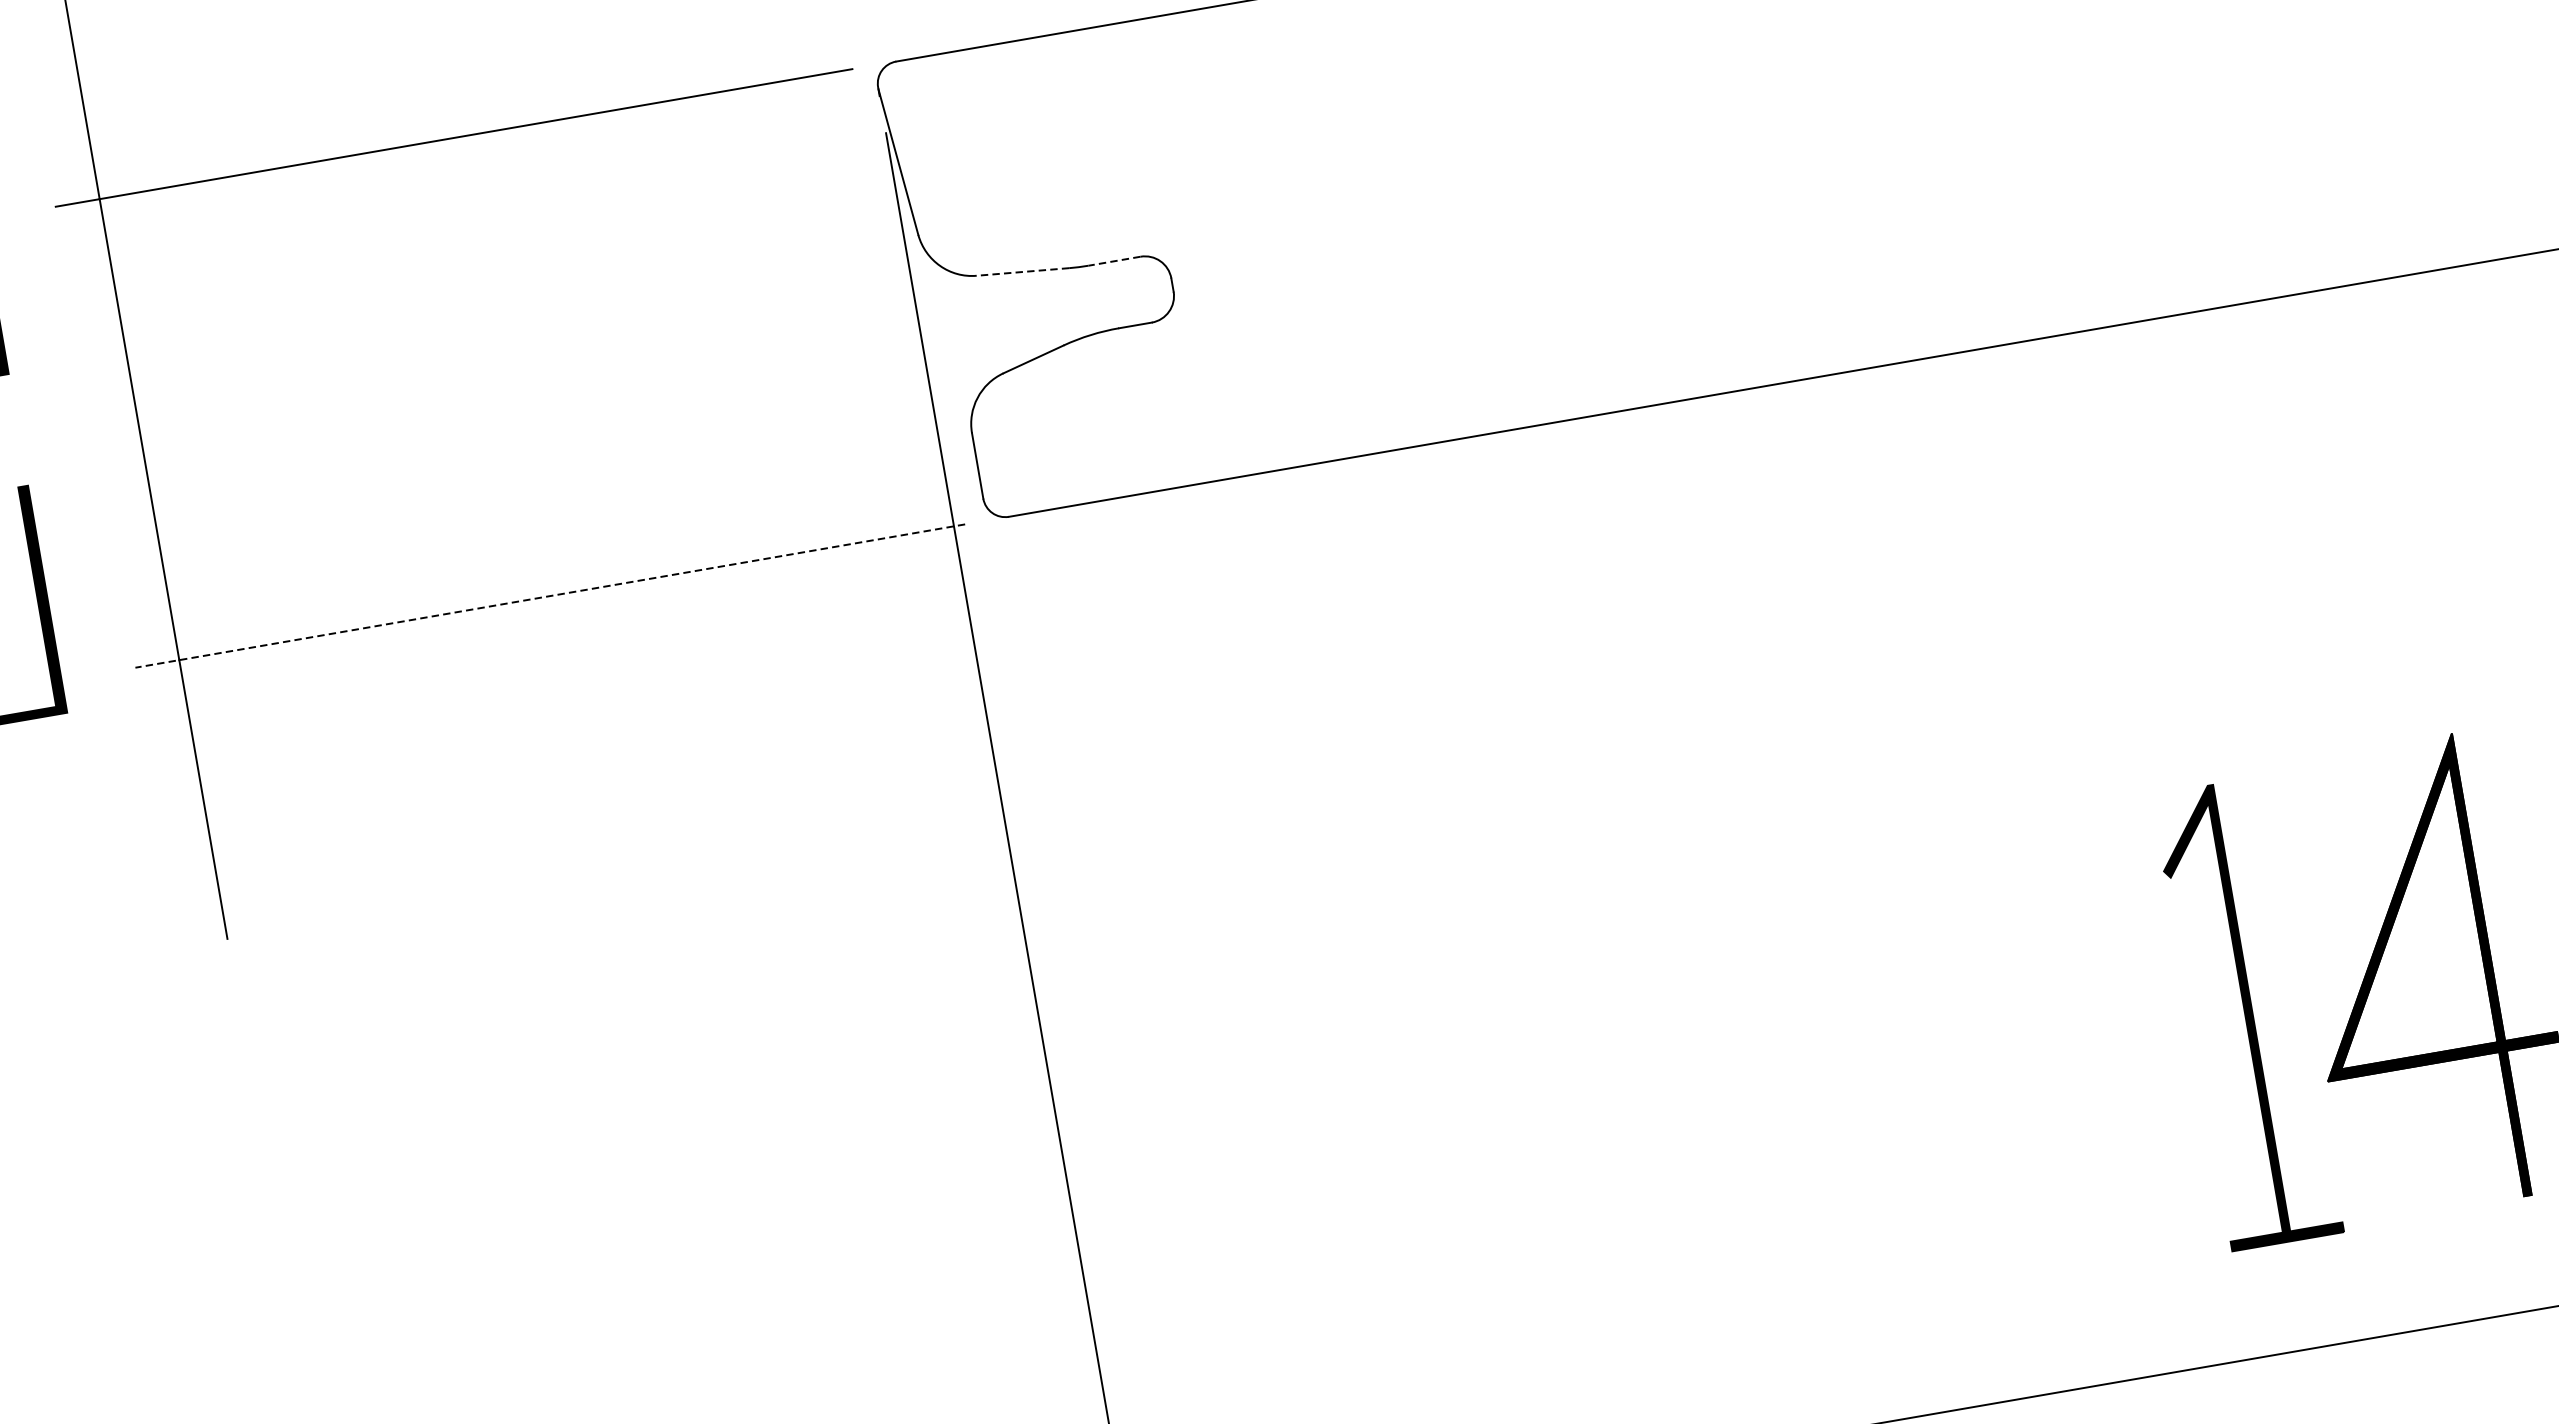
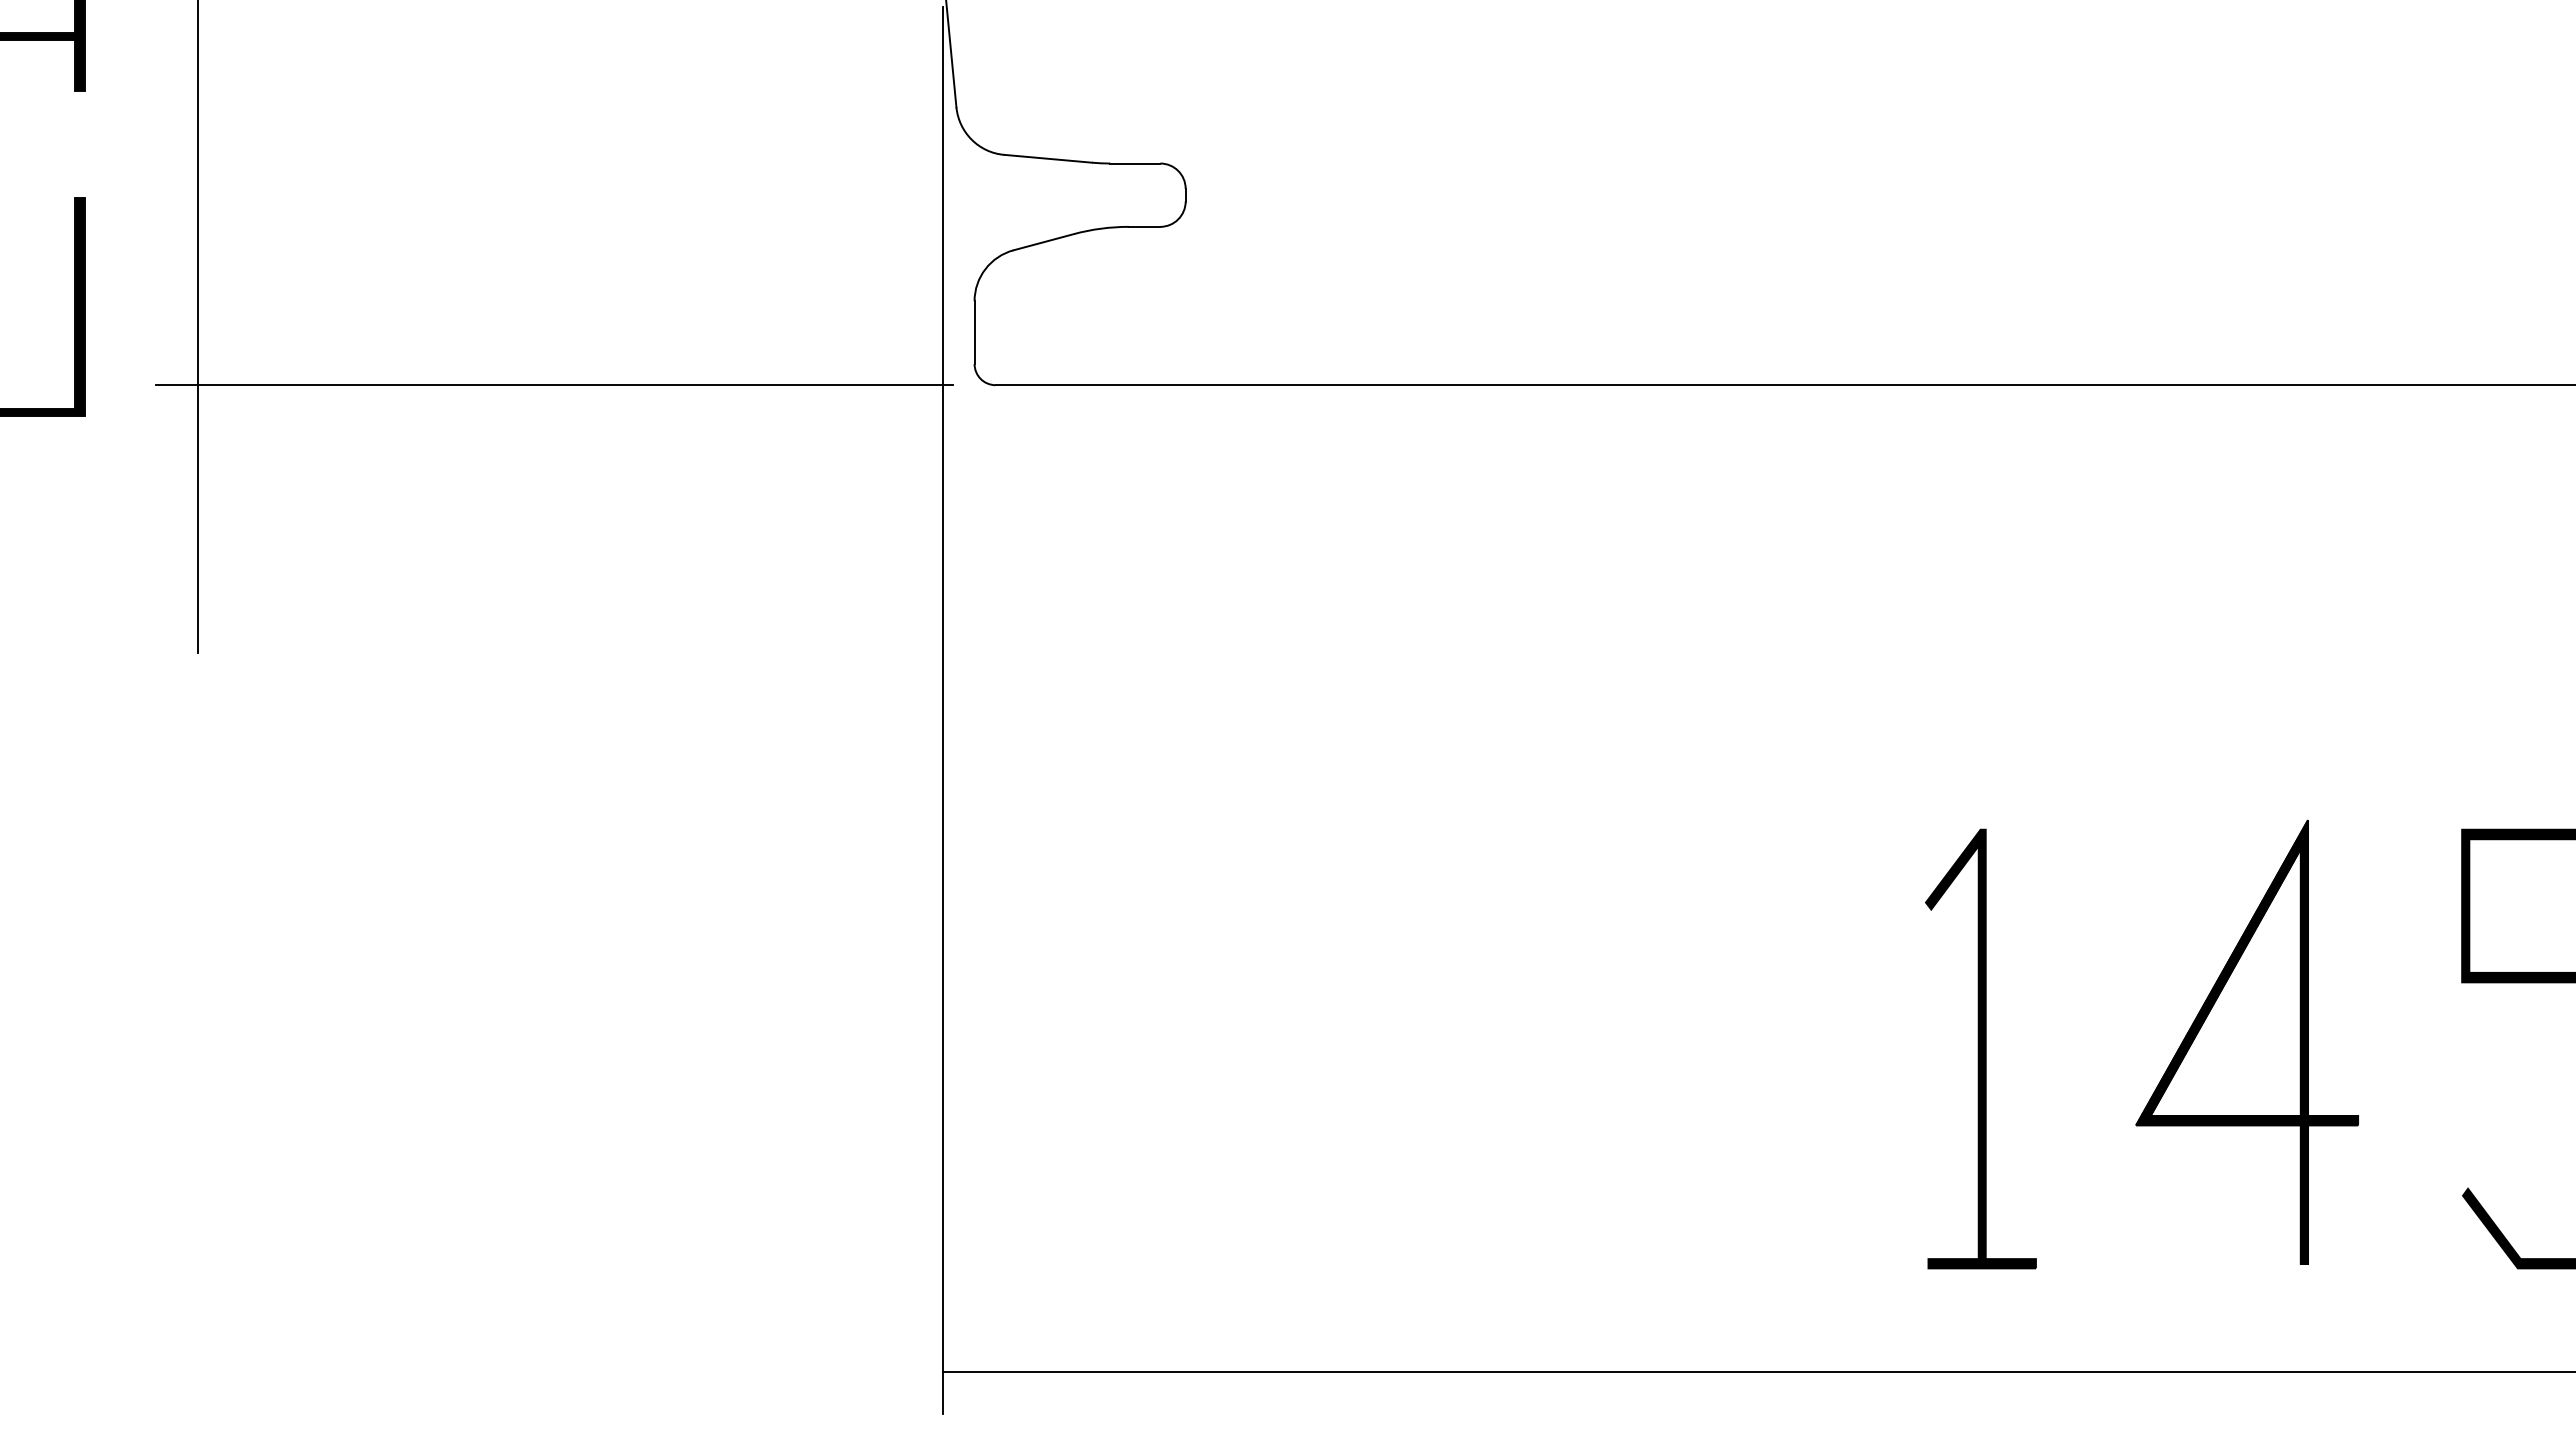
line: (1113, 261) -> (1134, 163), dashed -> solid
line: (1023, 271) -> (1048, 158), dashed -> solid
line: (550, 596) -> (554, 385), dashed -> solid
part: (2246, 1013) -> (1980, 1048), moved

